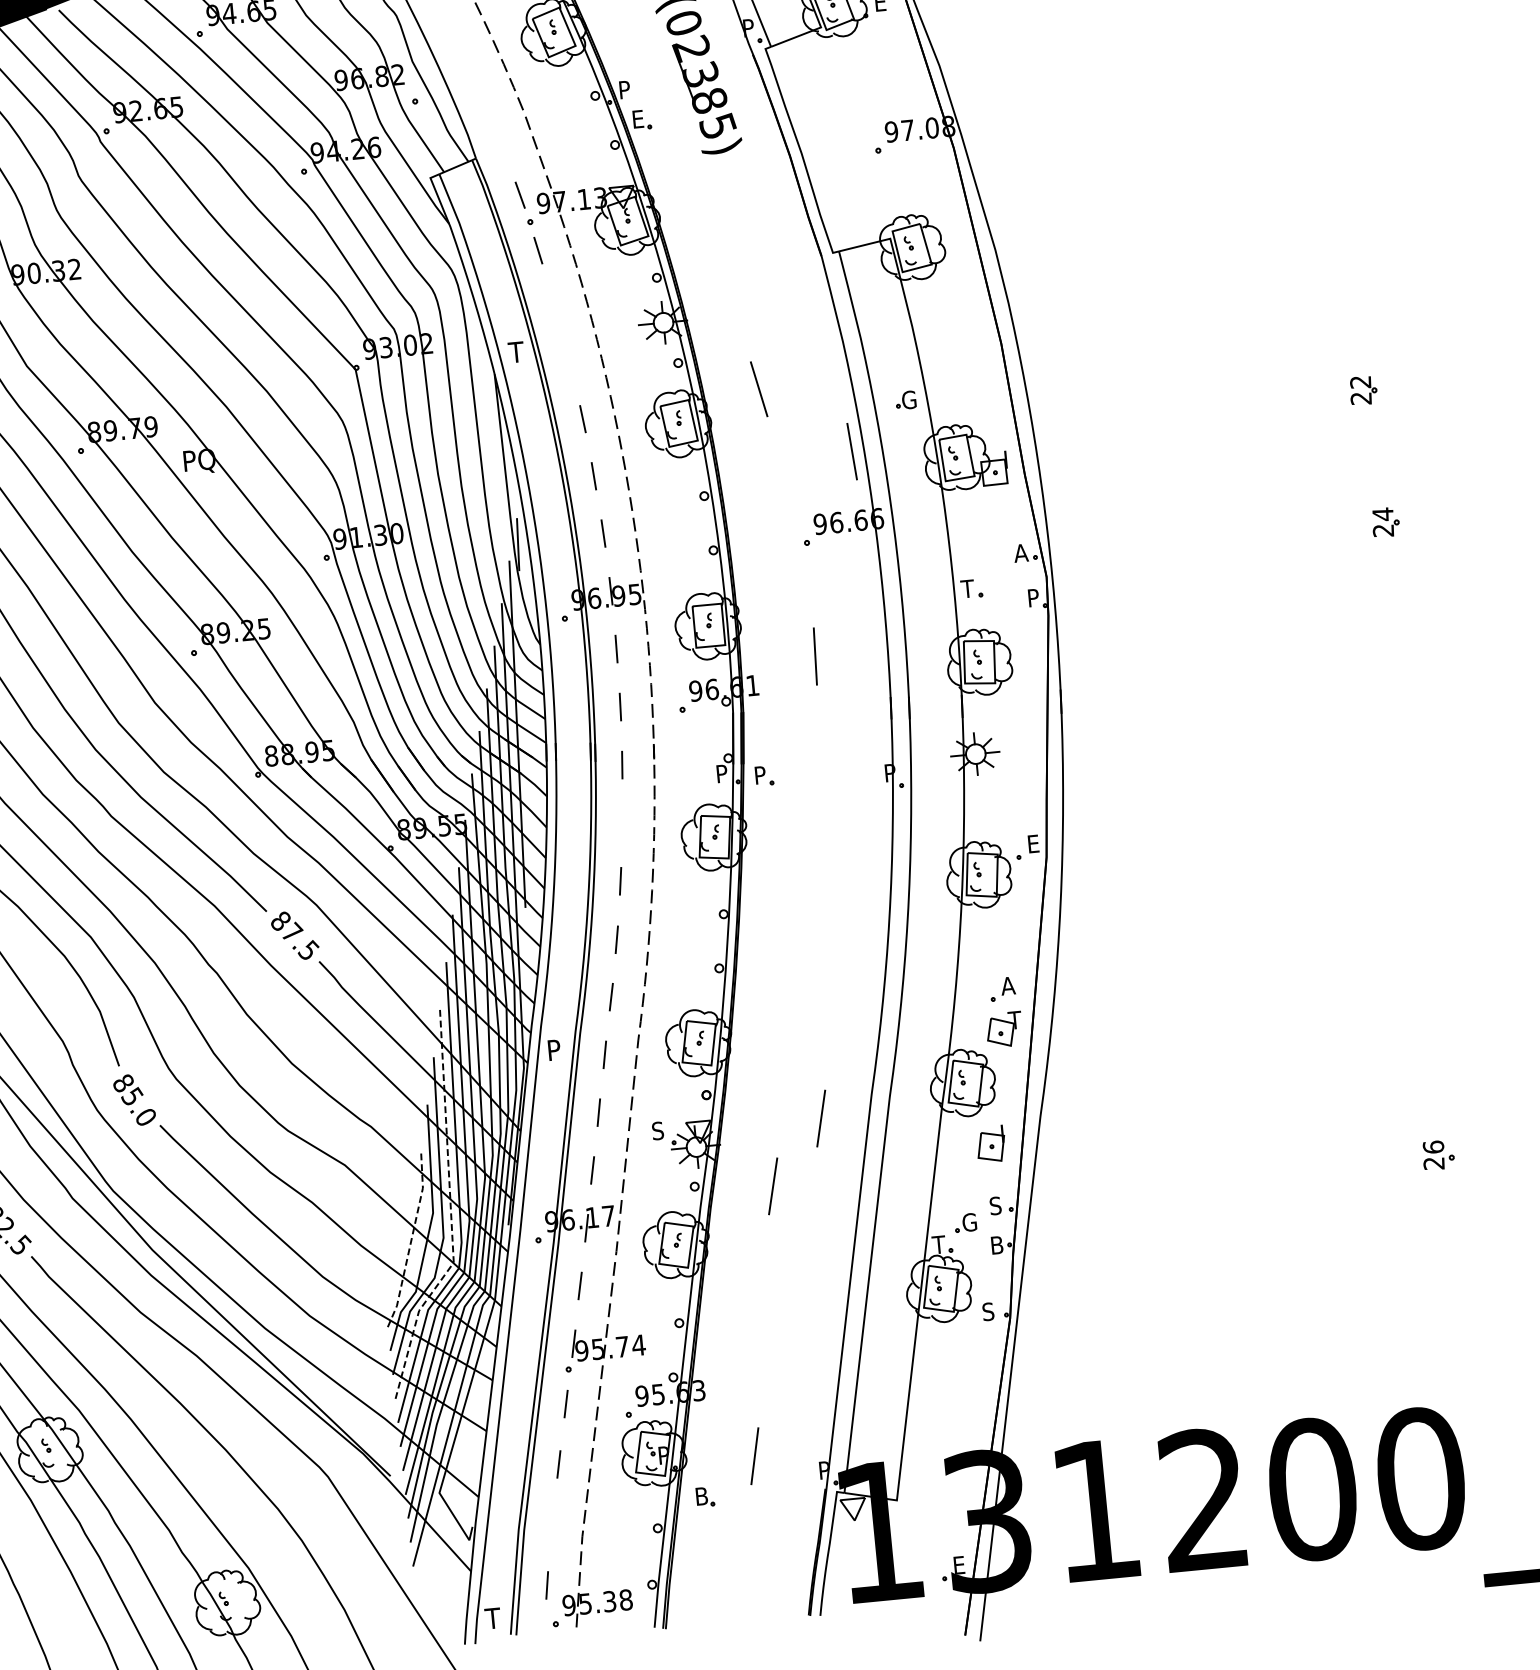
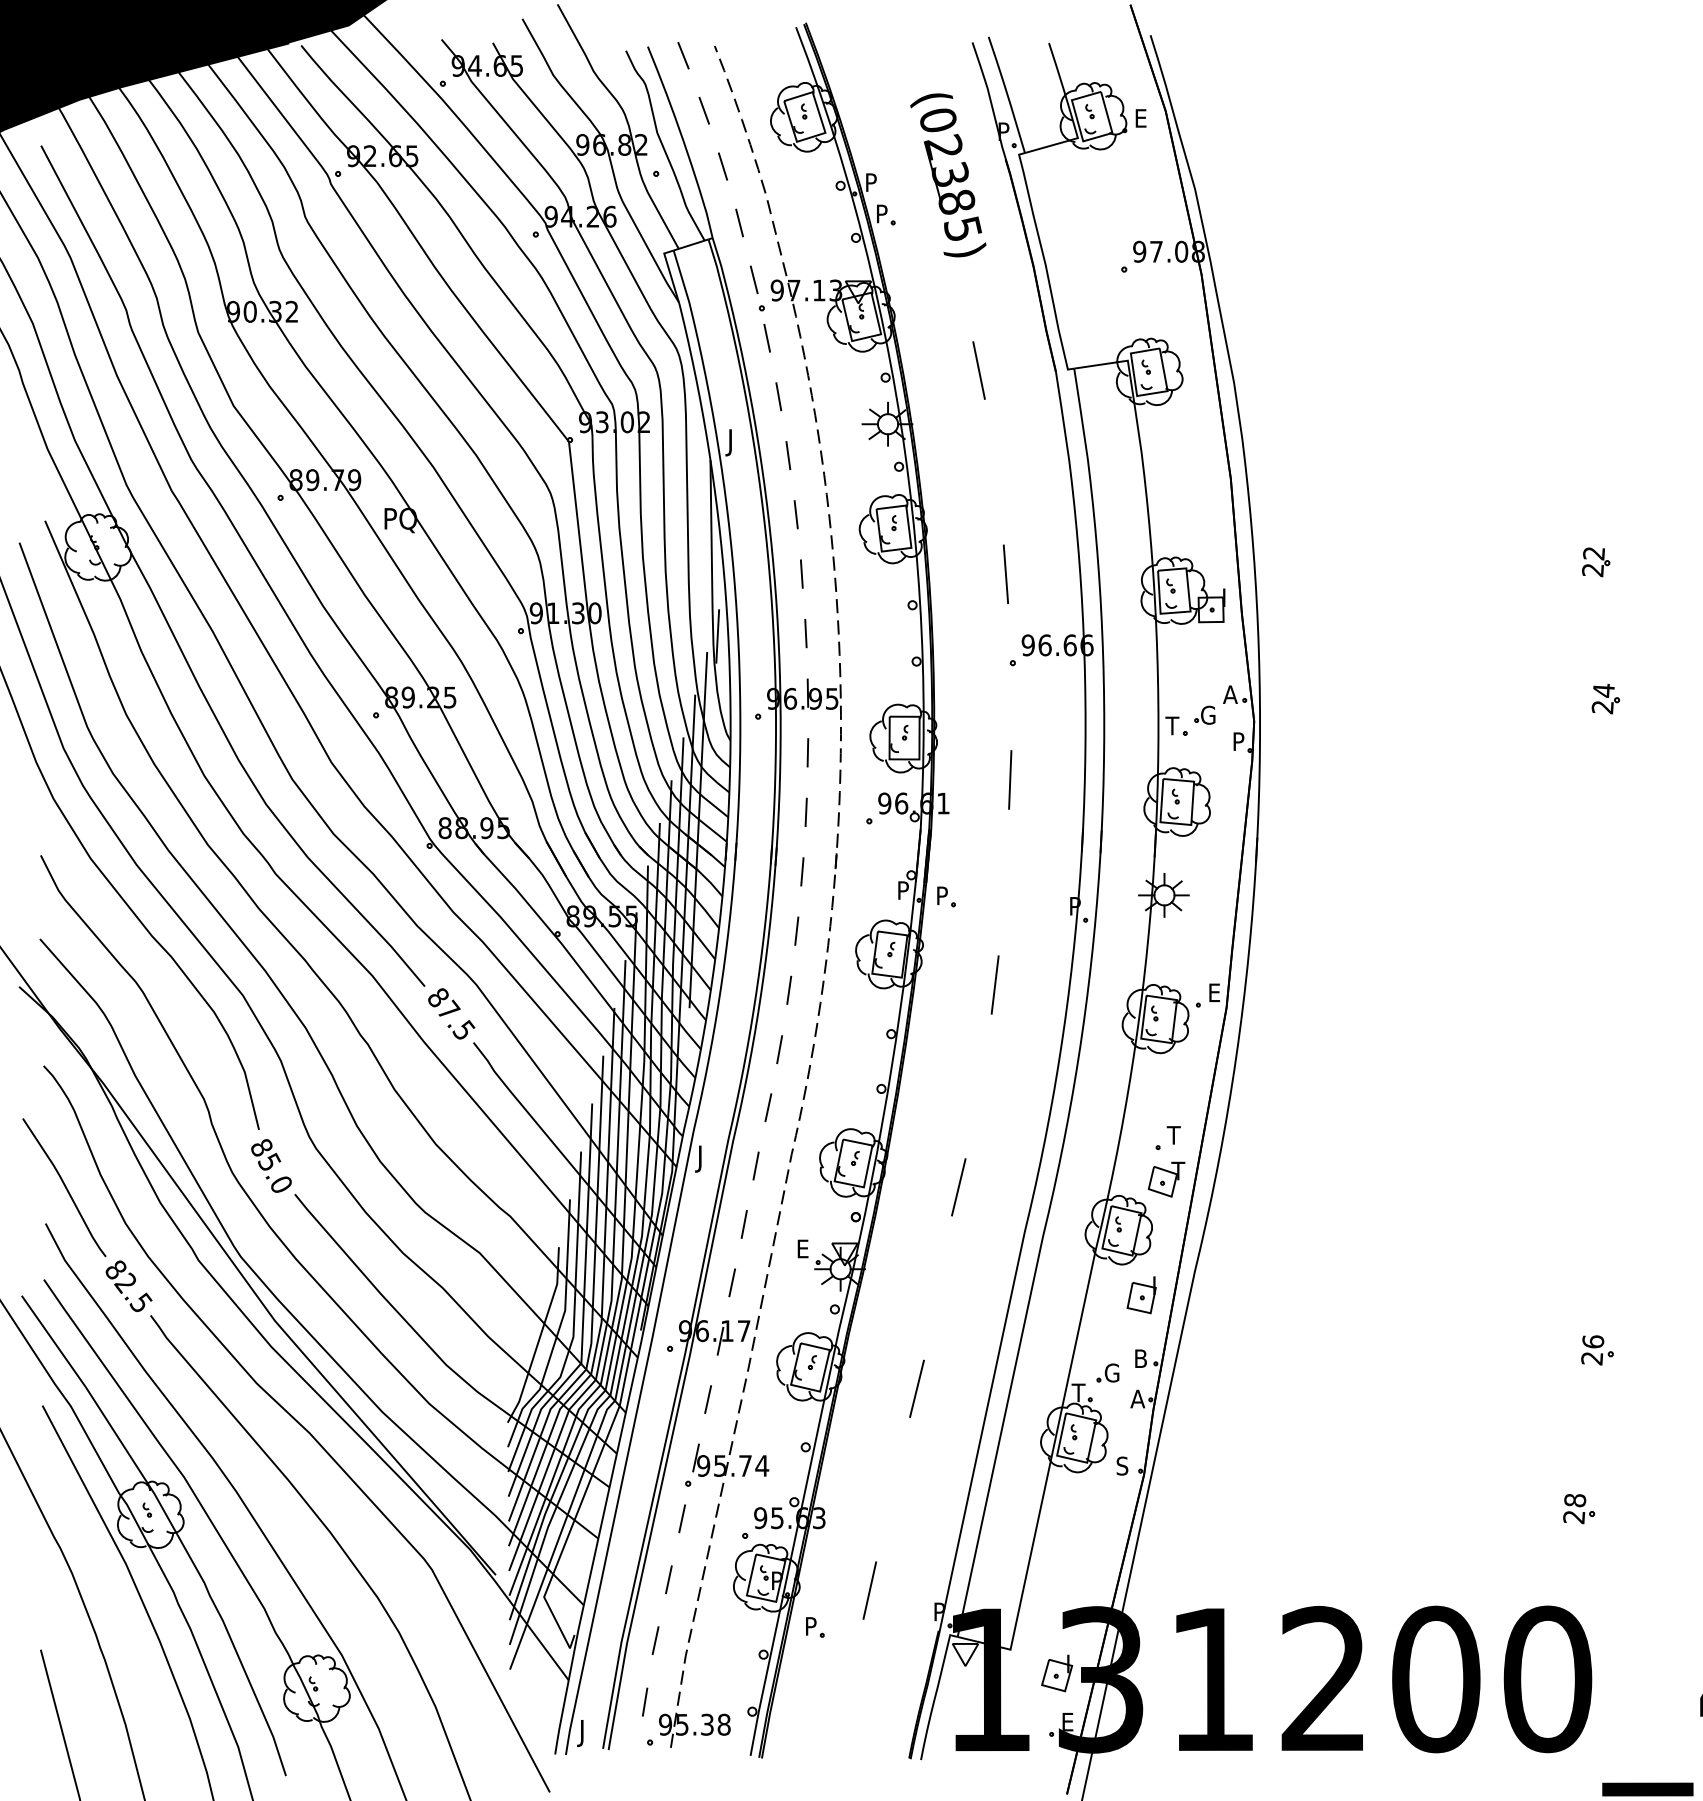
line: (455, 35) -> (703, 110), added
line: (478, 88) -> (722, 166), added
text: (639, 118) -> (883, 213), E -> P
line: (500, 140) -> (739, 222), added
line: (554, 306) -> (778, 396), added
text: (515, 354) -> (733, 442), T -> J
line: (569, 362) -> (788, 455), added
line: (758, 389) -> (978, 370), moved
part: (905, 399) -> (1204, 714), moved
line: (851, 450) -> (1005, 573), moved
line: (622, 822) -> (796, 930), added
line: (819, 856) -> (994, 984), added
text: (1007, 986) -> (1174, 1135), A -> T
text: (553, 1052) -> (703, 1158), P -> J
line: (820, 1118) -> (958, 1187), moved
text: (657, 1130) -> (802, 1248), S -> E
line: (772, 1186) -> (916, 1388), moved
text: (995, 1205) -> (1140, 1358), S -> B
line: (450, 1212) -> (583, 1311), dashed -> solid
line: (411, 1240) -> (540, 1336), dashed -> solid
text: (996, 1244) -> (1137, 1398), B -> A
part: (1435, 1311) -> (1579, 1509), added
text: (702, 1496) -> (812, 1626), B -> P
part: (944, 1519) -> (1057, 1673), added
line: (551, 1524) -> (655, 1640), added
text: (492, 1621) -> (585, 1733), T -> J

